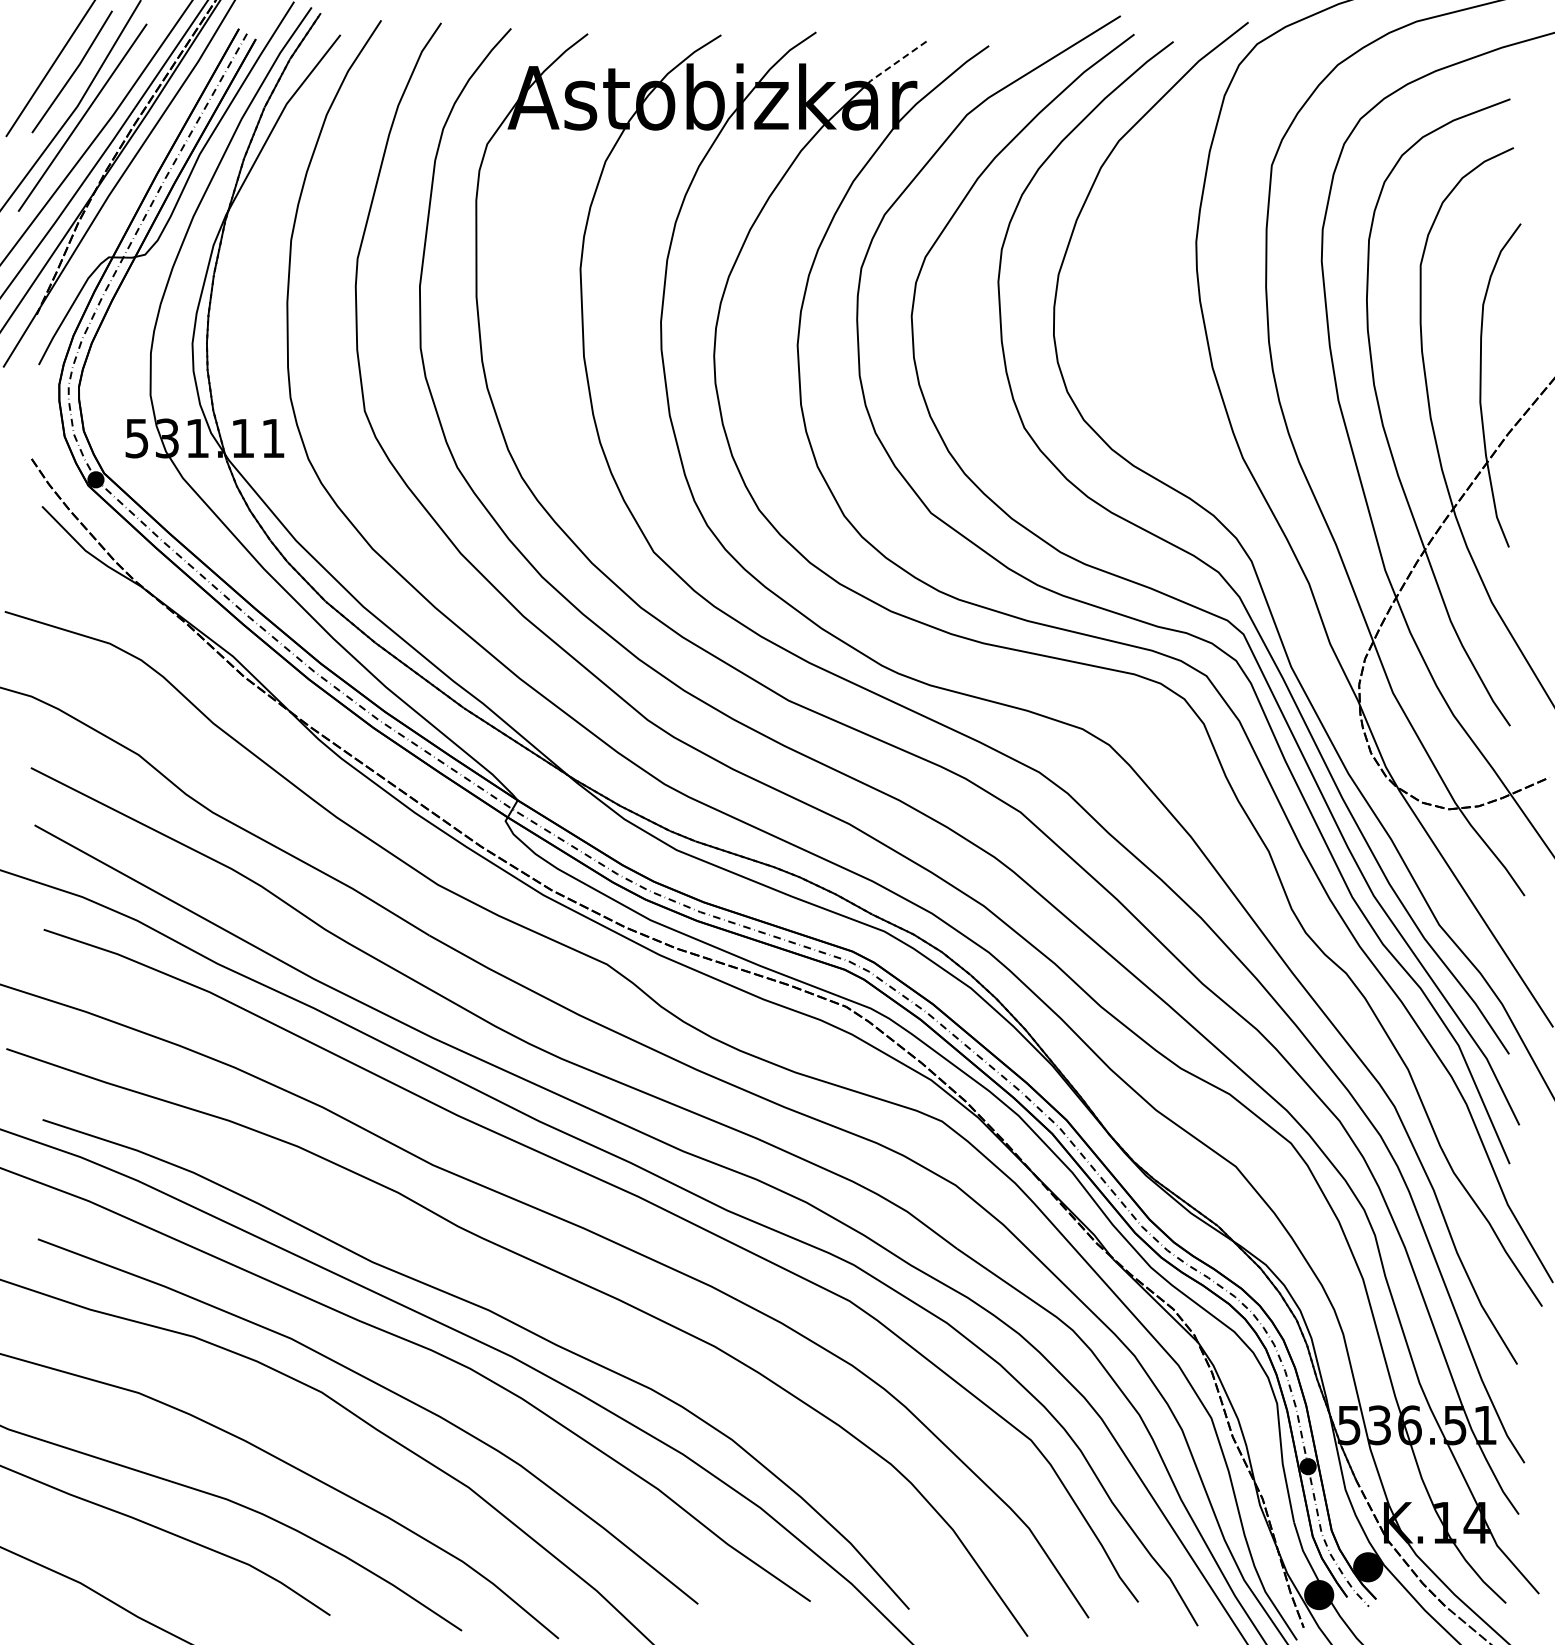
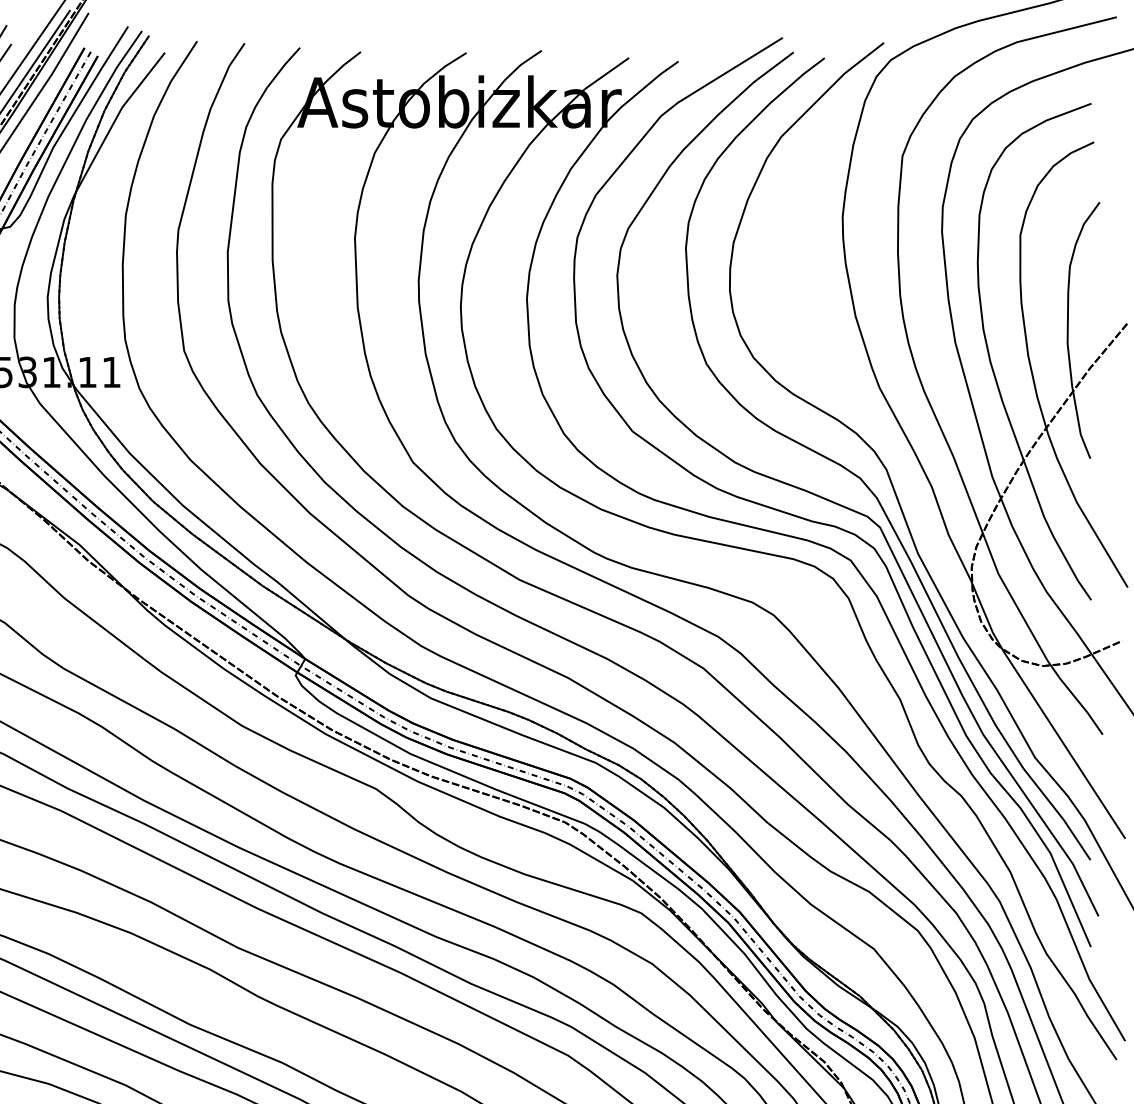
line: (898, 61) -> (606, 73), dashed -> solid

